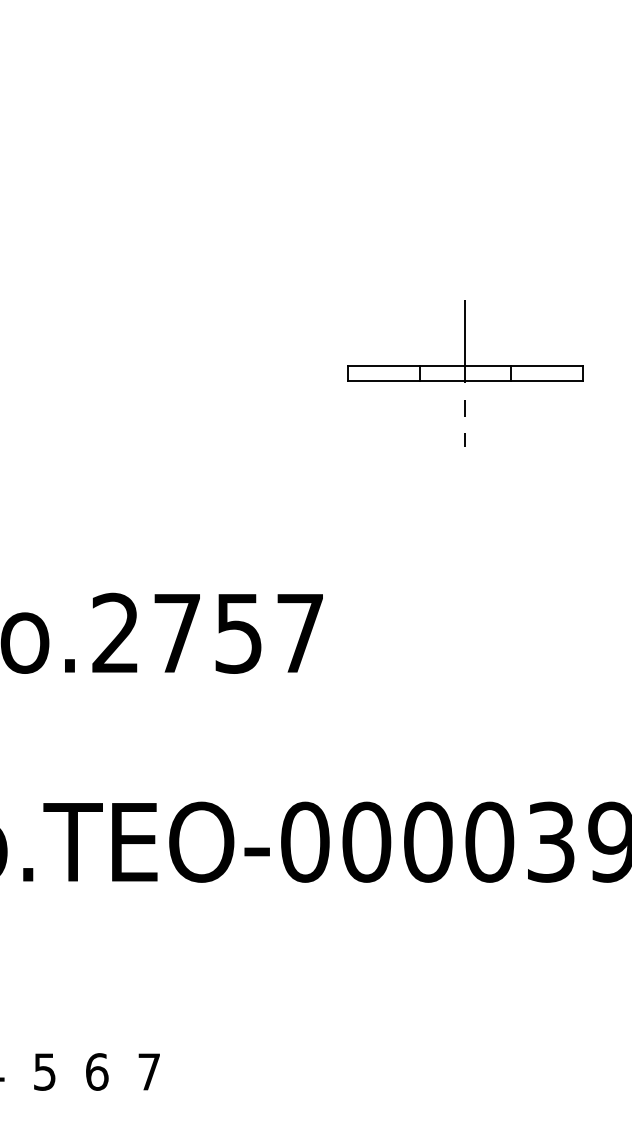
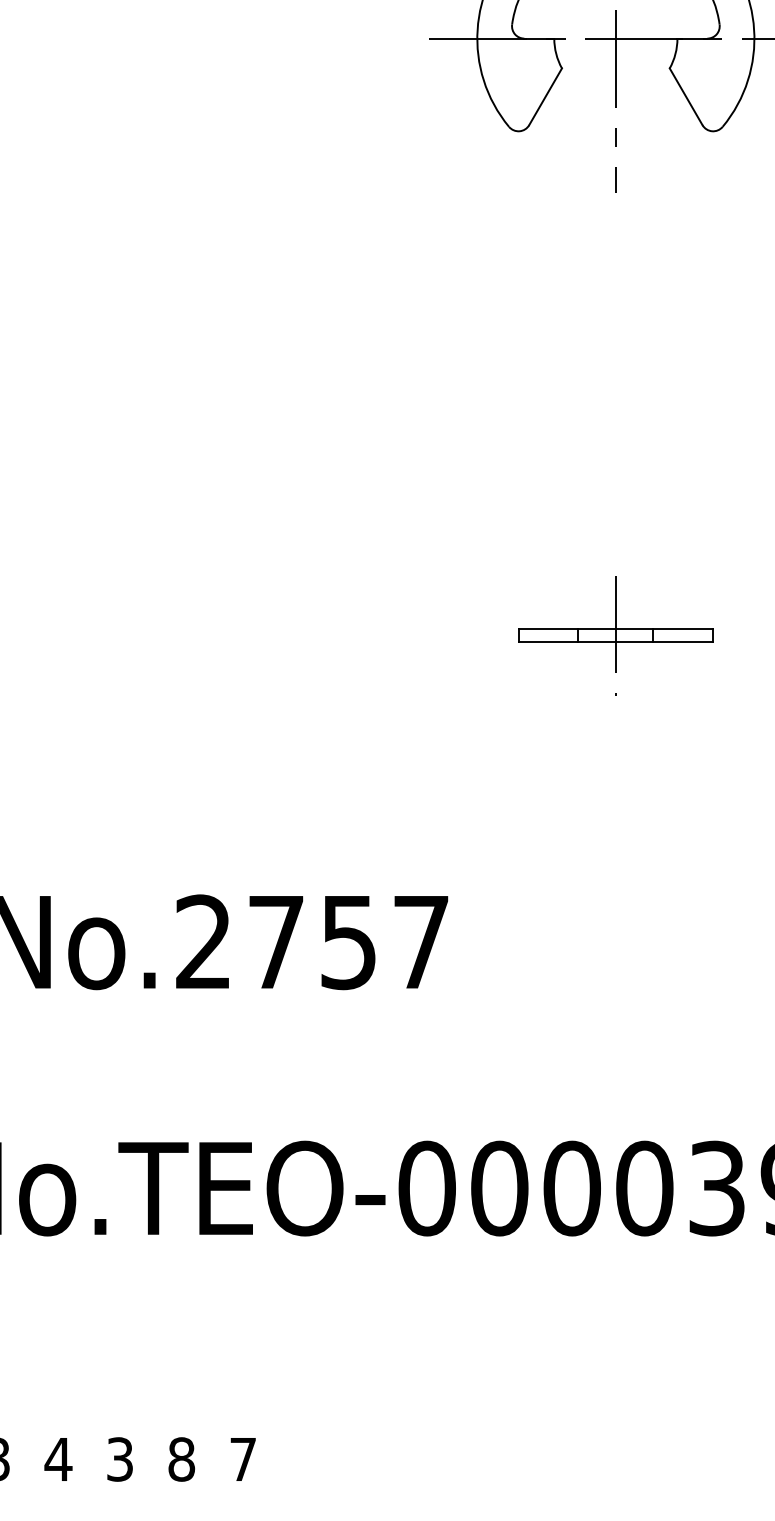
part: (464, 373) -> (615, 635), size x0.7
text: (45, 1071) -> (120, 1459), 5 -> 3
text: (96, 1071) -> (181, 1459), 6 -> 8

